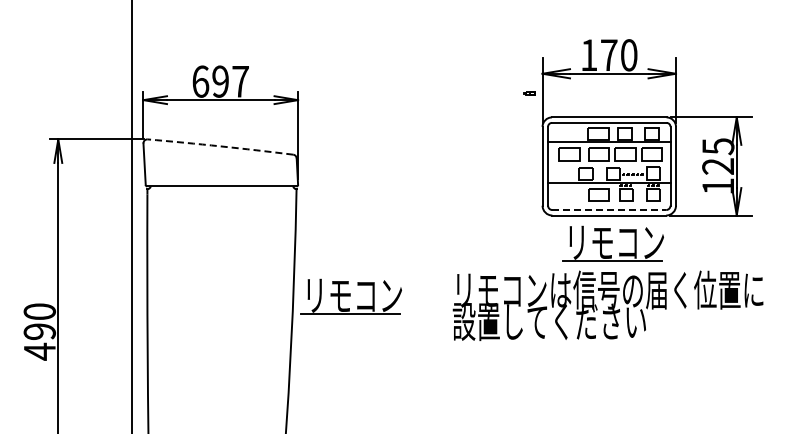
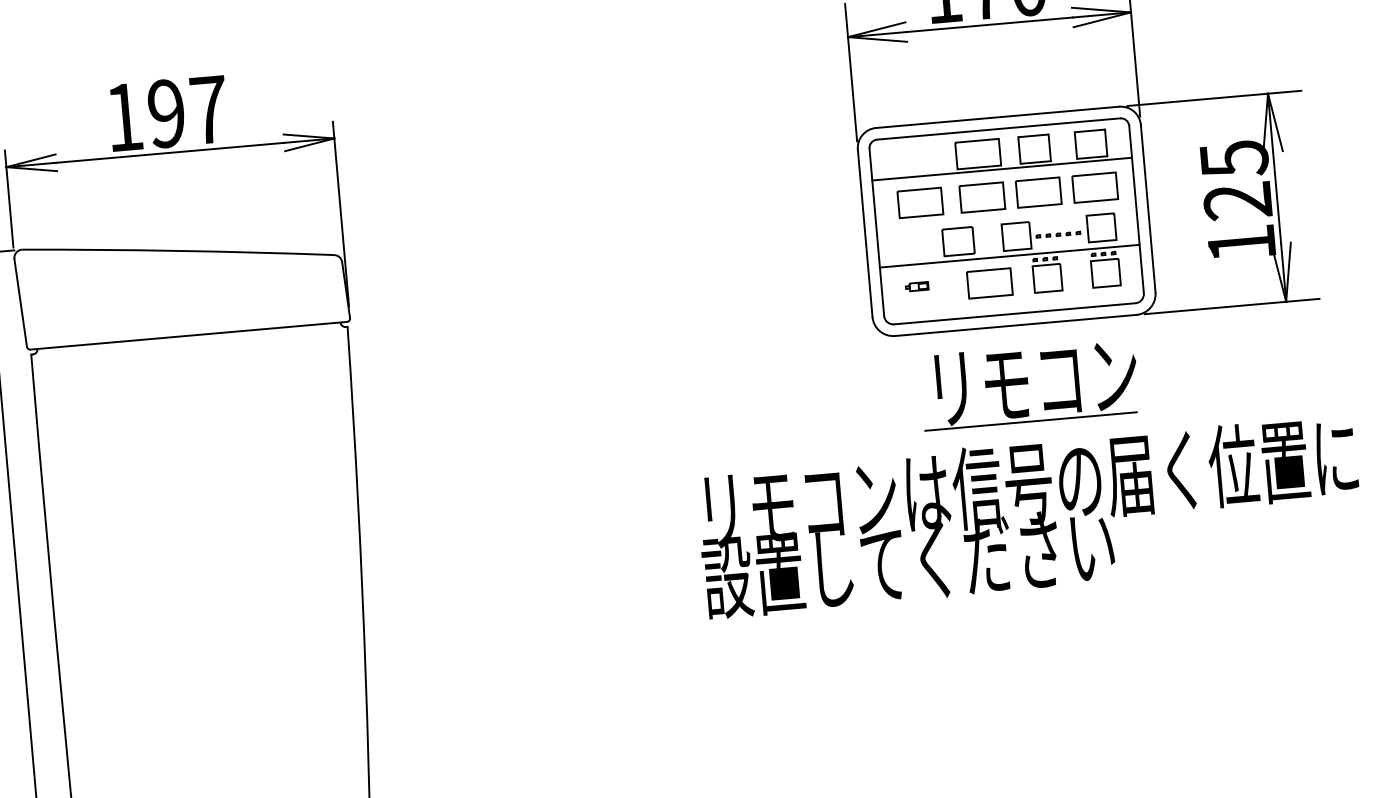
text: (200, 81) -> (123, 117), 697 -> 197
part: (529, 93) -> (916, 287), moved
arc: (220, 146) -> (178, 251), dashed -> solid
line: (609, 210) -> (1015, 314), dashed -> solid
part: (350, 296) -> (481, 545), removed

